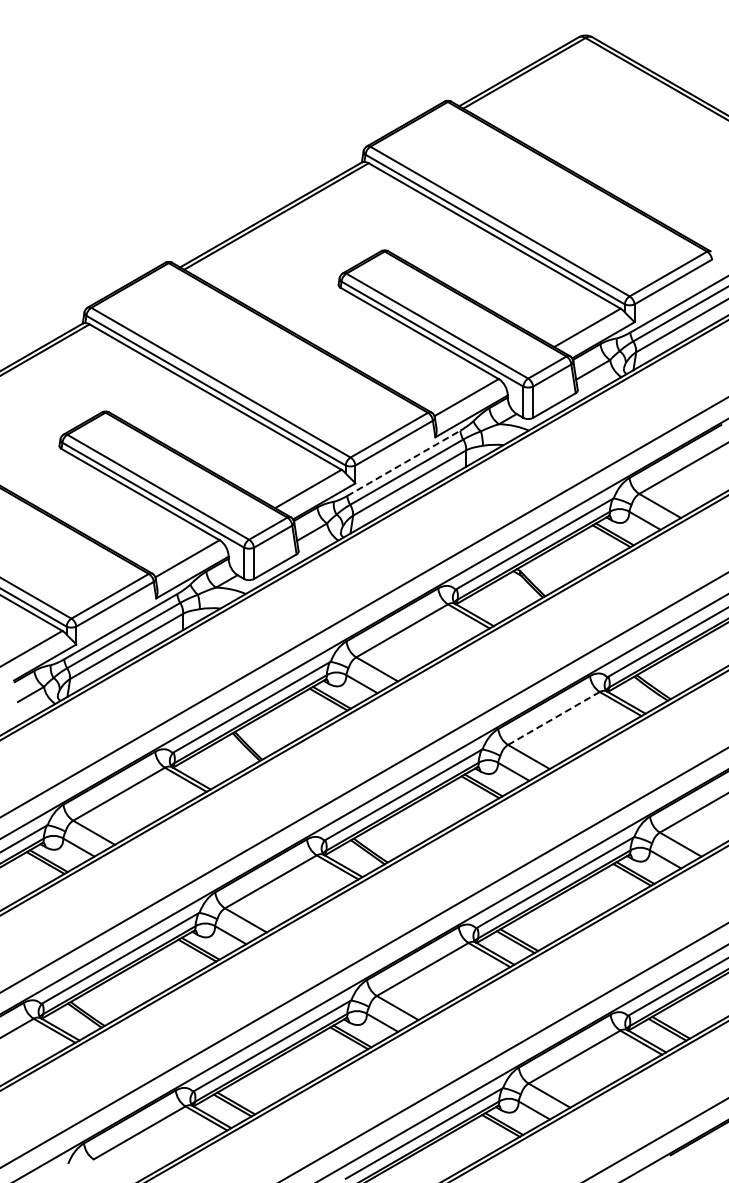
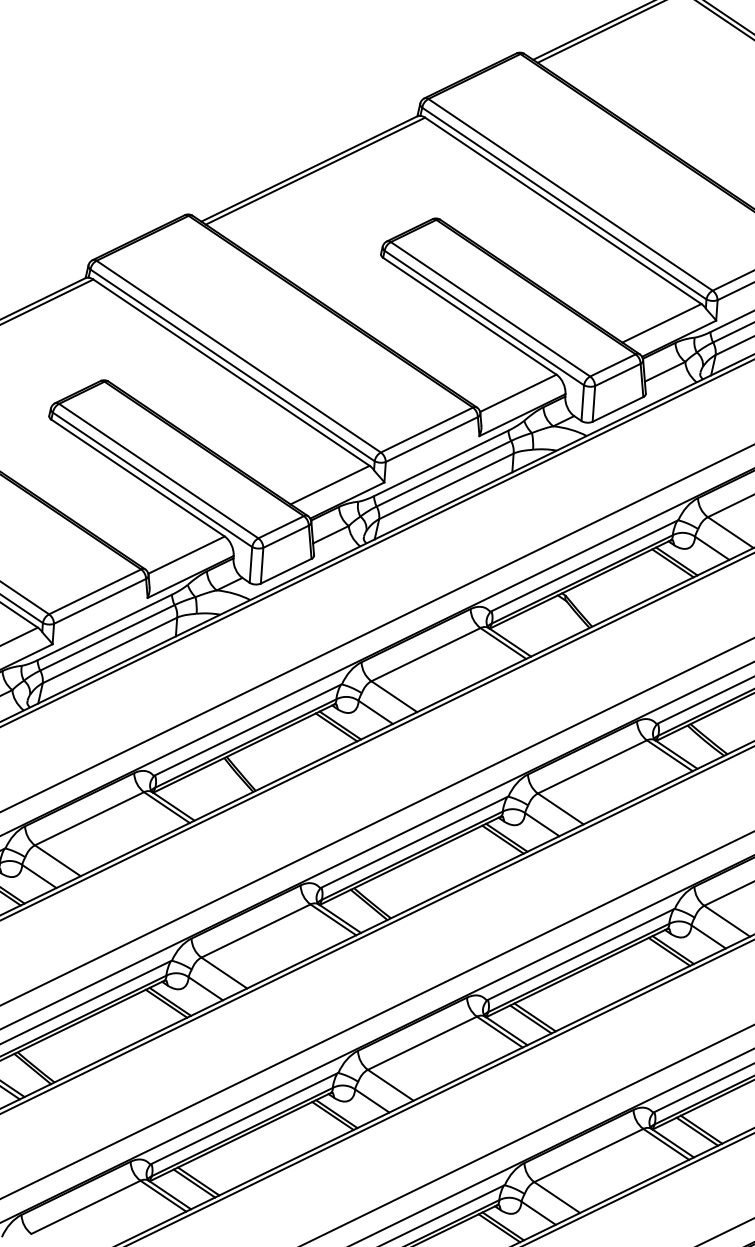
line: (404, 463) -> (442, 463), dashed -> solid
line: (553, 718) -> (591, 766), dashed -> solid

